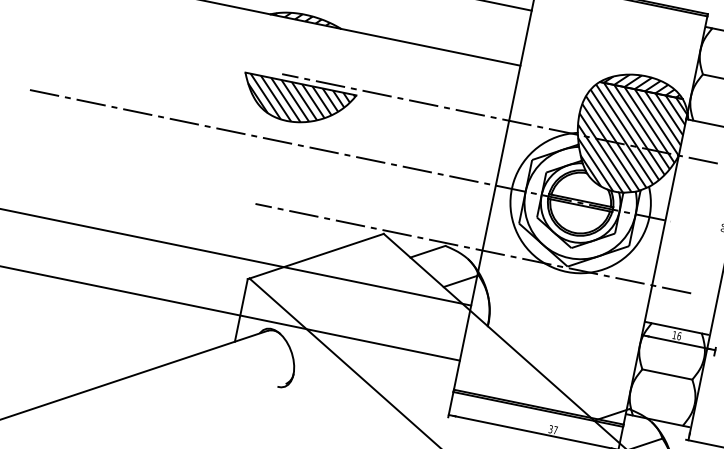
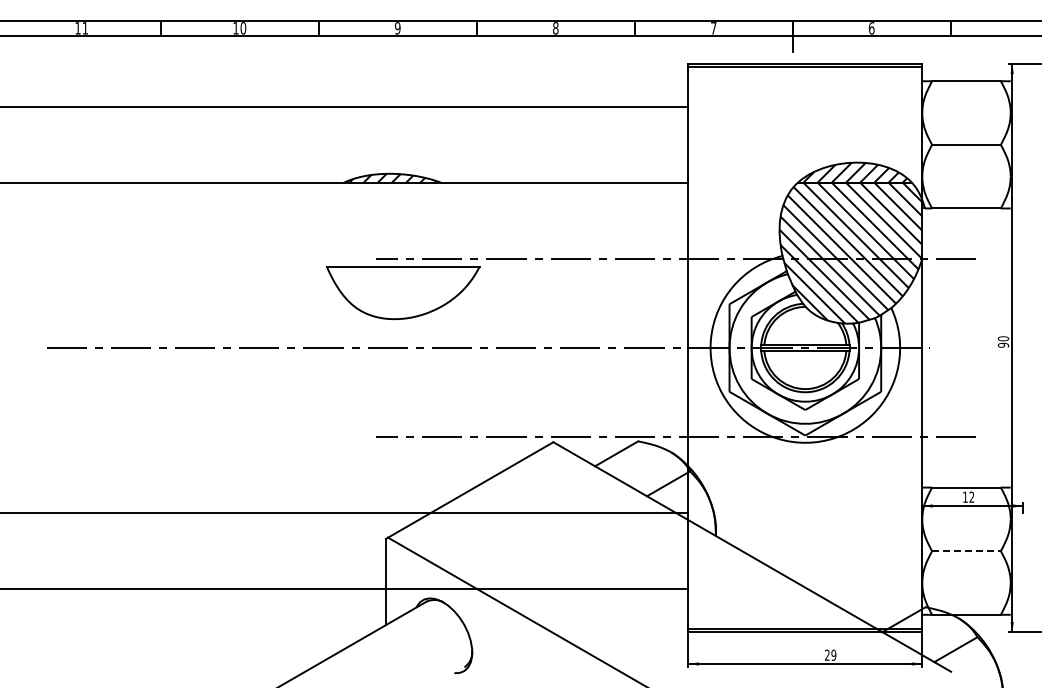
hatch: (298, 103) -> (405, 292), removed
text: (679, 335) -> (971, 496), 16 -> 12
line: (667, 374) -> (966, 551), solid -> dashed
text: (553, 429) -> (830, 654), 37 -> 29

